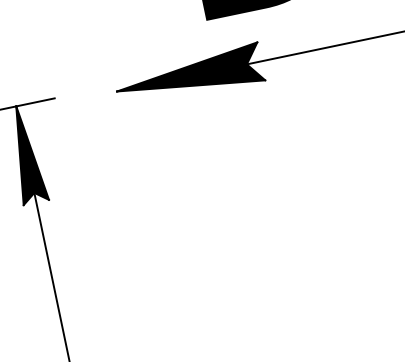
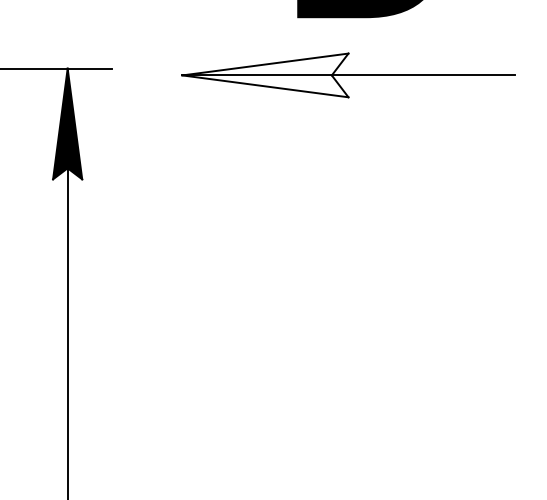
fill: (189, 76) -> (265, 75), removed

